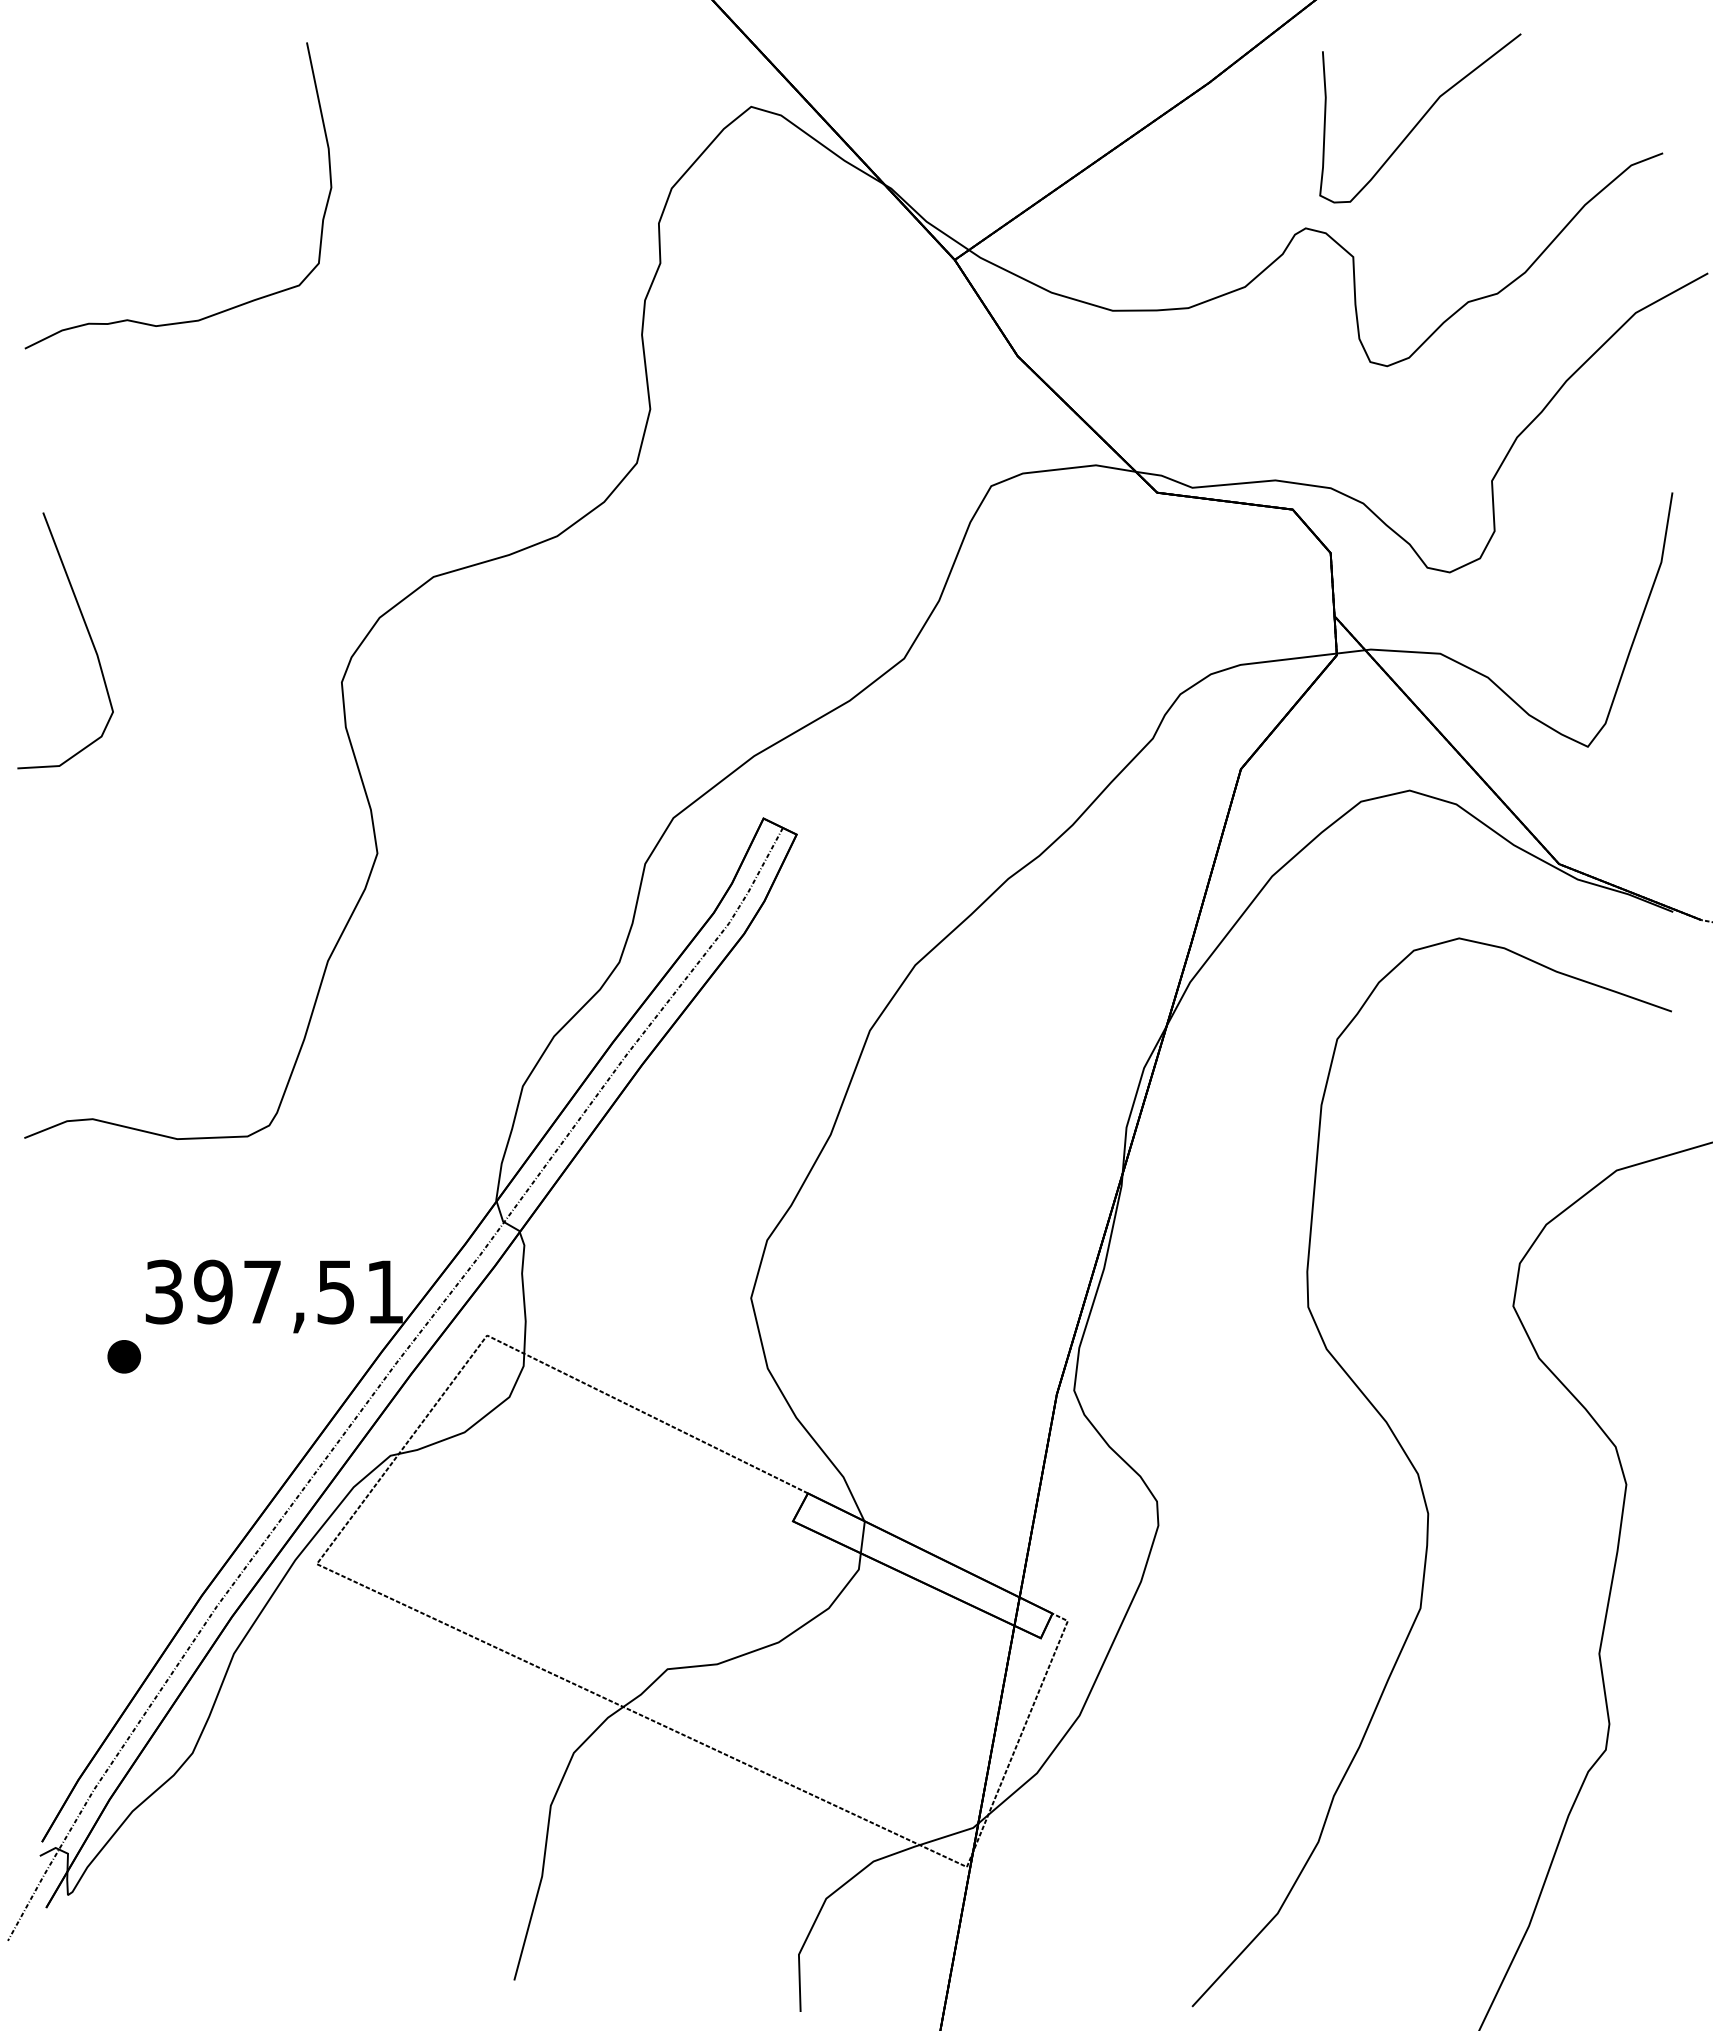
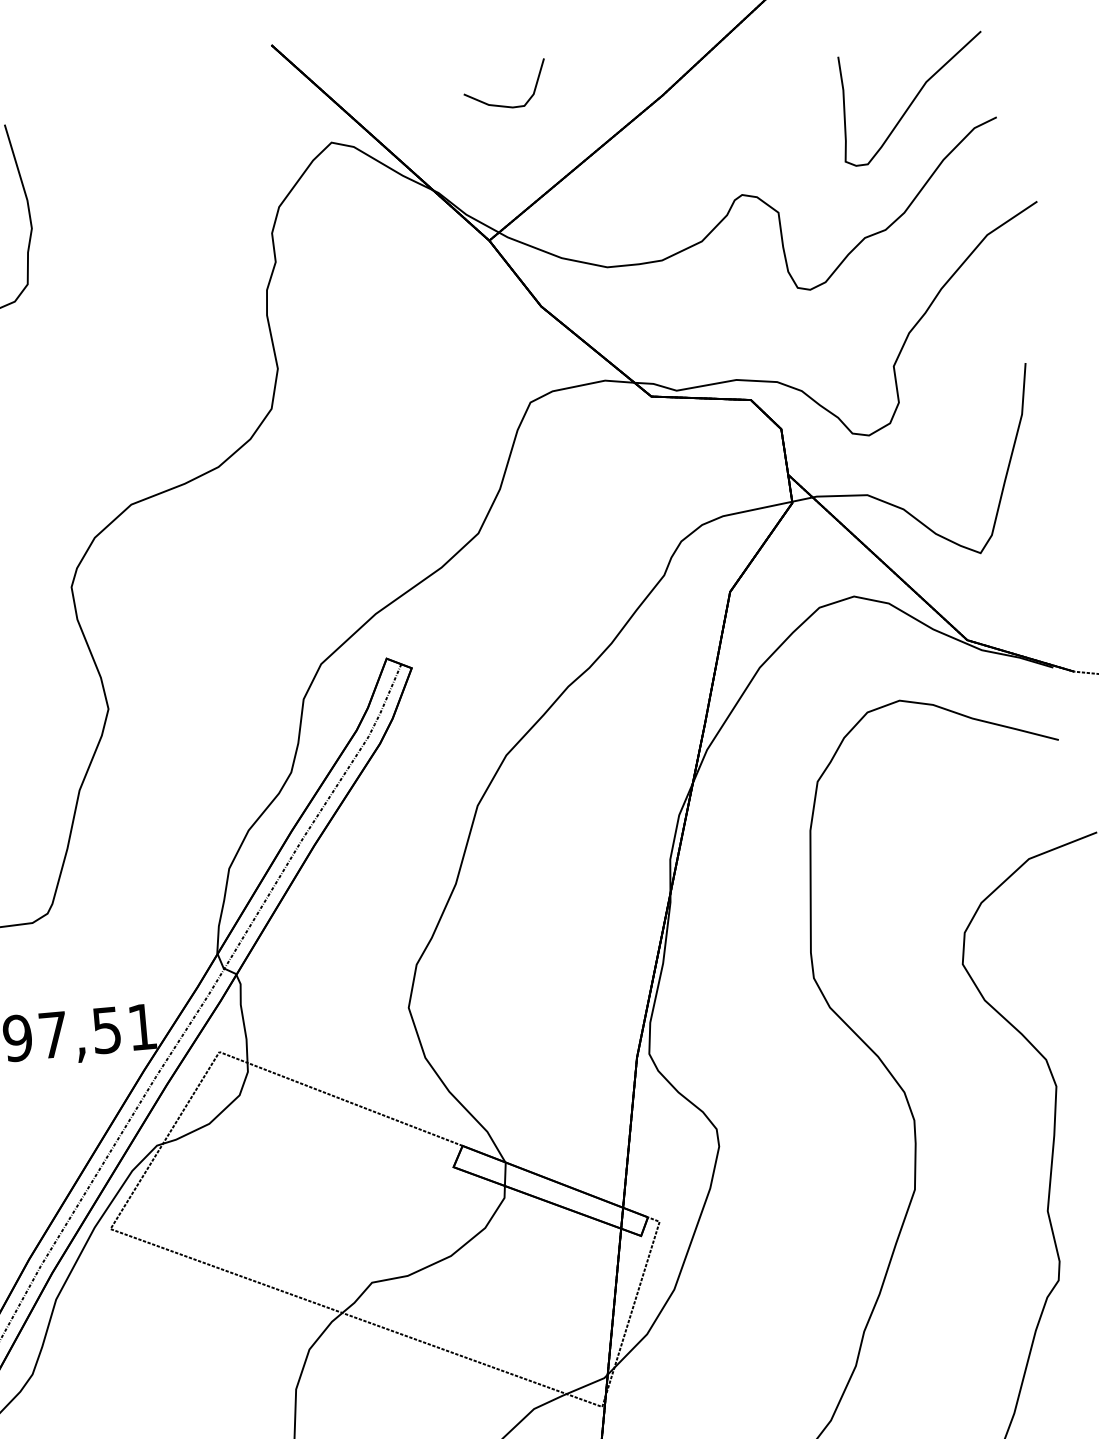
curve: (987, 76) -> (501, 105), added
curve: (1420, 118) -> (913, 99), moved

